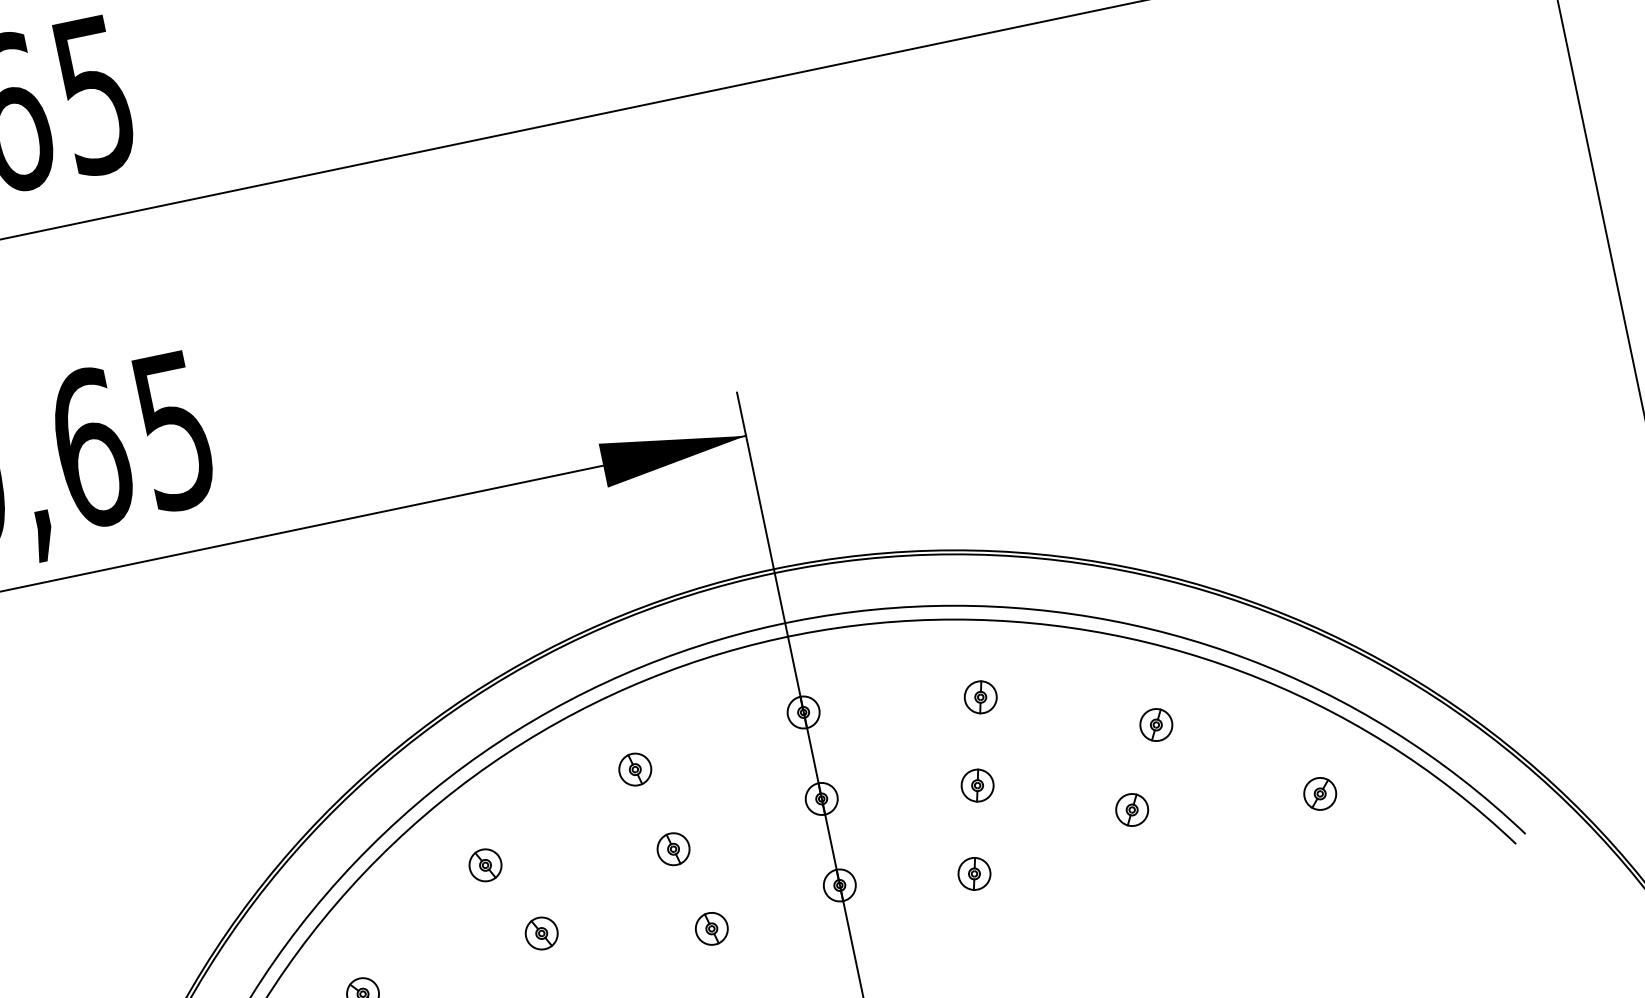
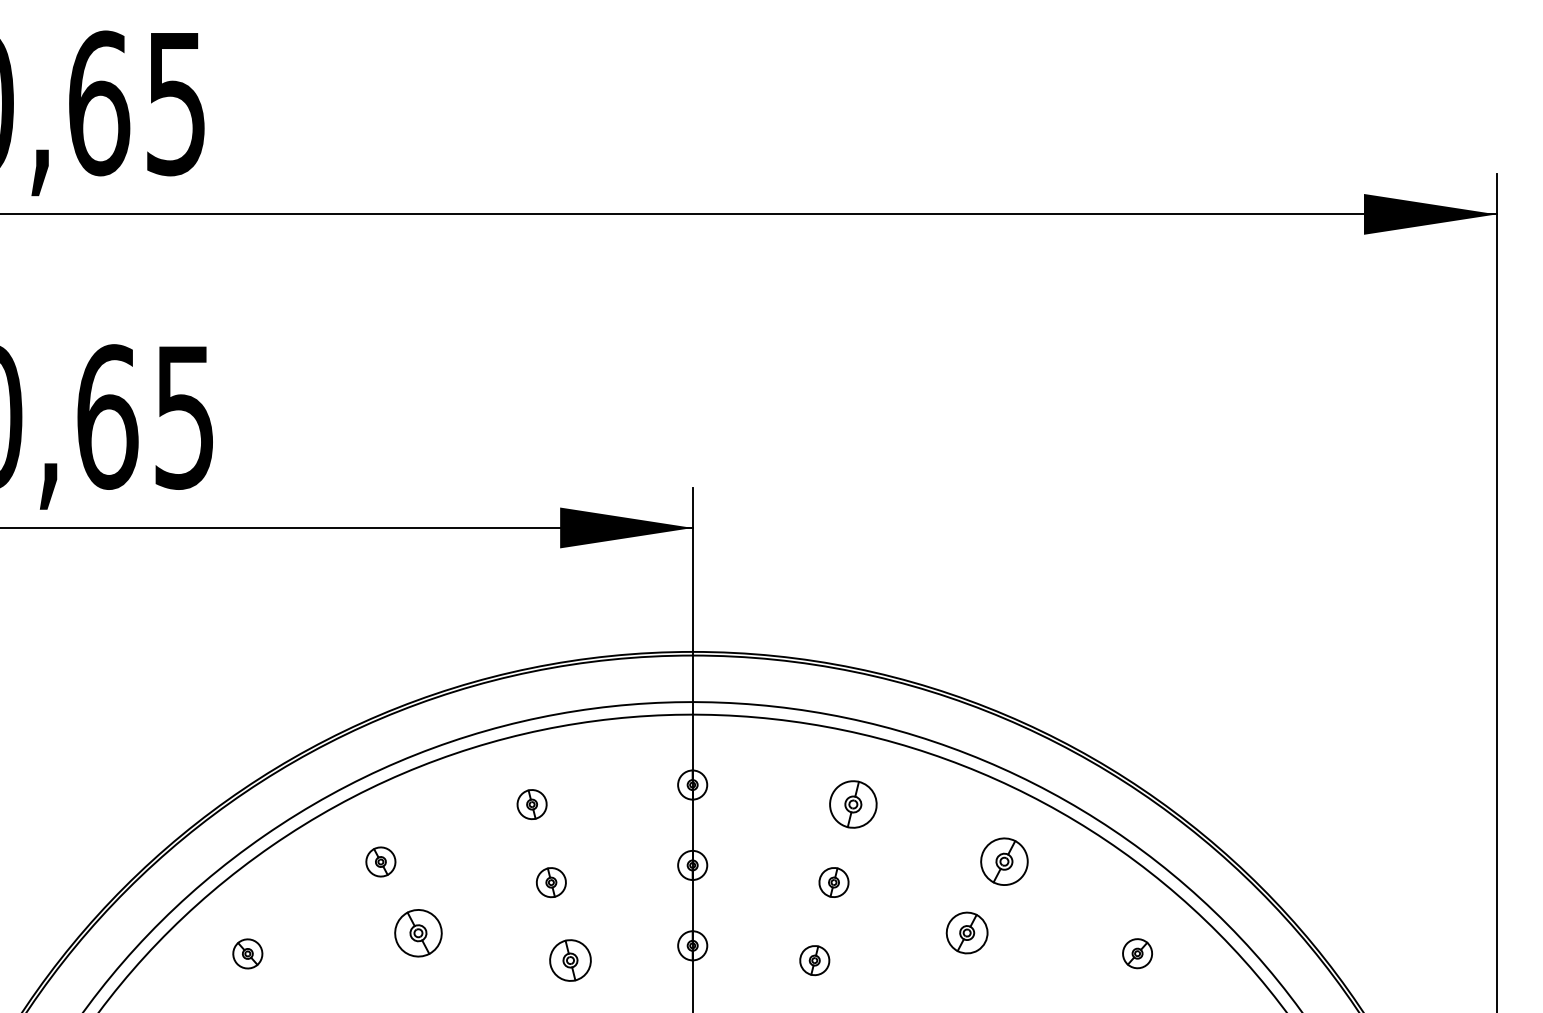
part: (979, 697) -> (852, 804), size x1.6
part: (1156, 724) -> (1004, 861), size x1.6
part: (1131, 809) -> (966, 932), size x1.4
part: (711, 928) -> (570, 960), size x1.4
part: (540, 932) -> (417, 932), size x1.6

